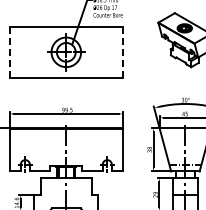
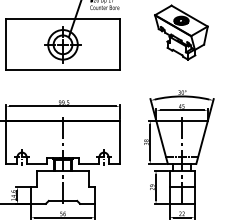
line: (9, 52) -> (6, 44), dashed -> solid
line: (122, 52) -> (119, 44), dashed -> solid

